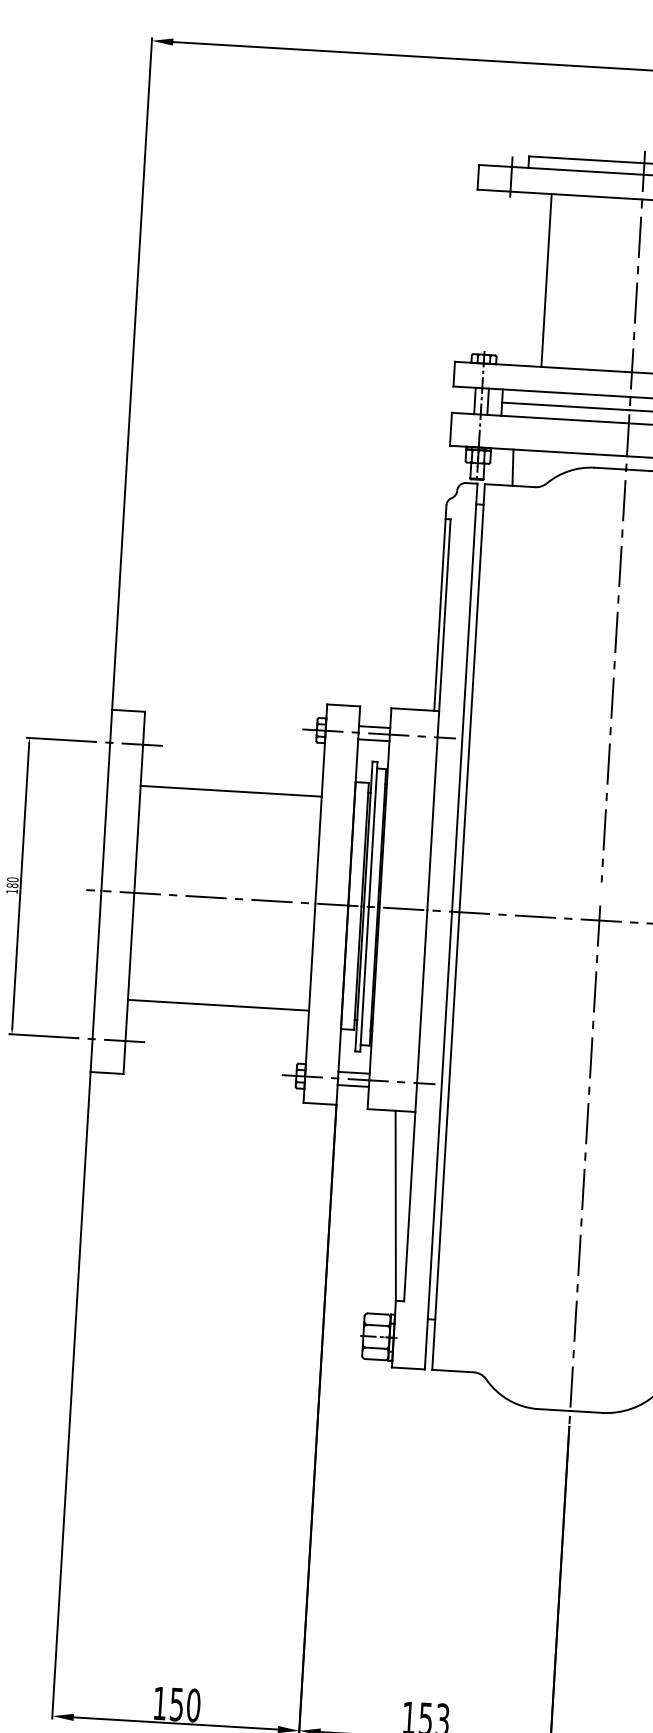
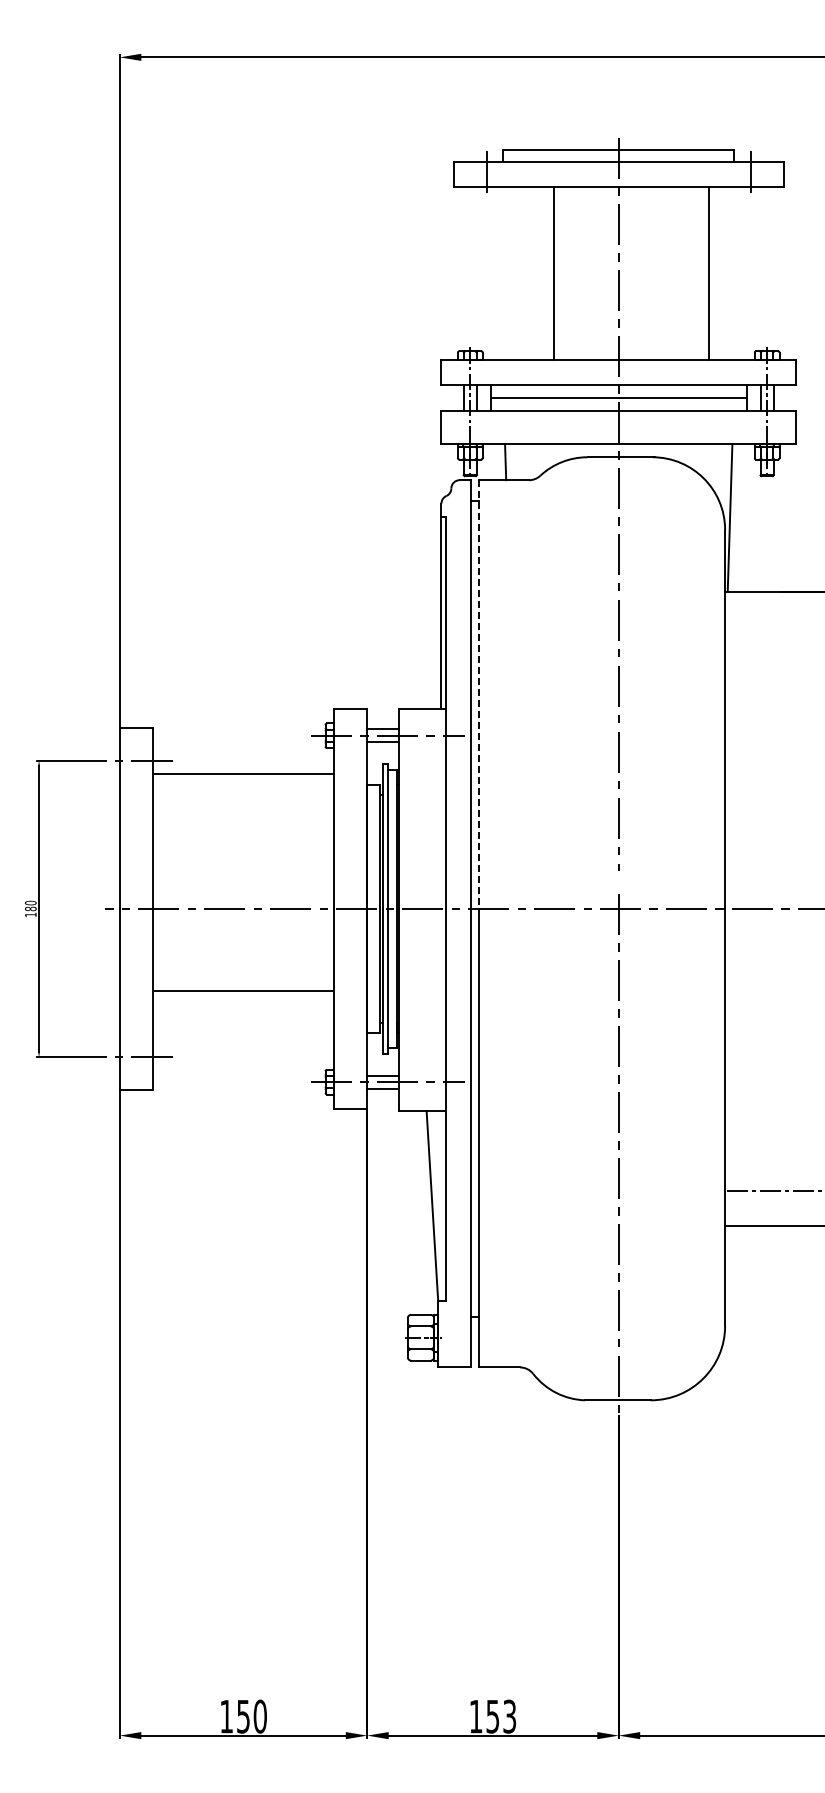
line: (547, 279) -> (554, 272), moved
line: (472, 699) -> (478, 695), solid -> dashed
line: (231, 790) -> (243, 773), moved
line: (218, 1005) -> (243, 991), moved

